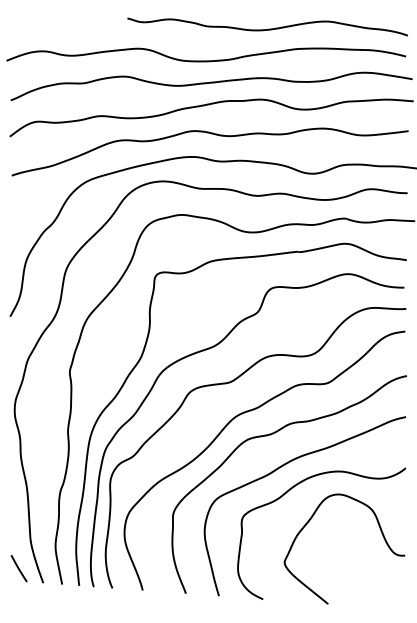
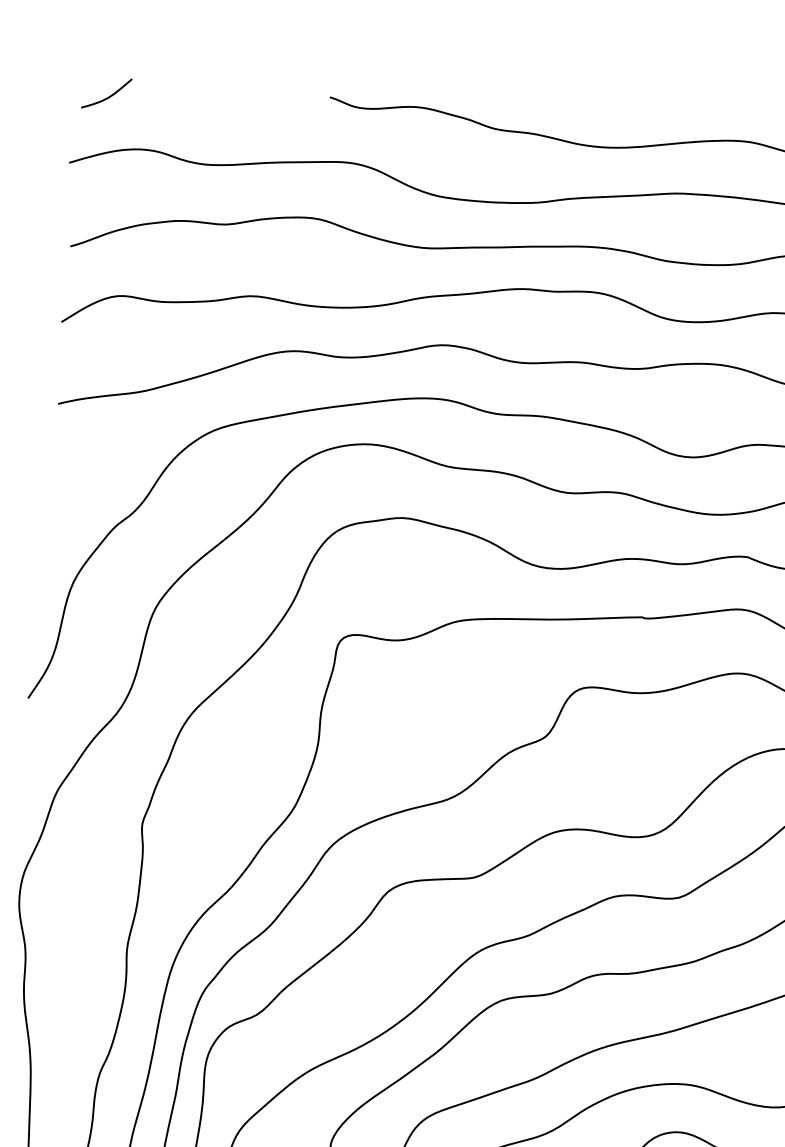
curve: (22, 26) -> (108, 94), added

